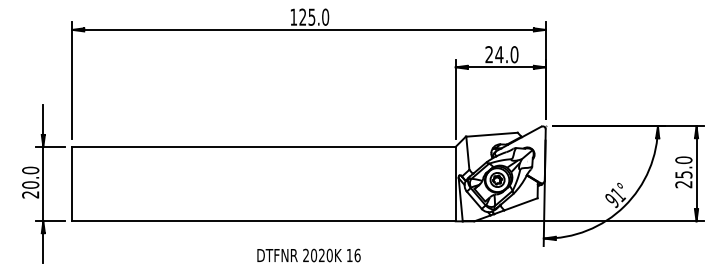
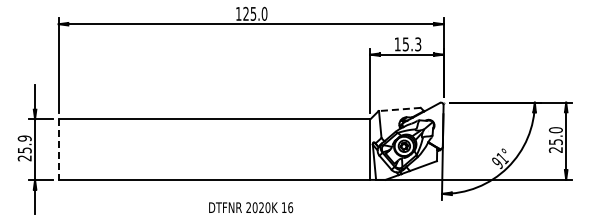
text: (501, 54) -> (407, 44), 24.0 -> 15.3
line: (491, 134) -> (399, 109), solid -> dashed
text: (30, 177) -> (24, 144), 20.0 -> 25.9
line: (72, 185) -> (58, 150), solid -> dashed

